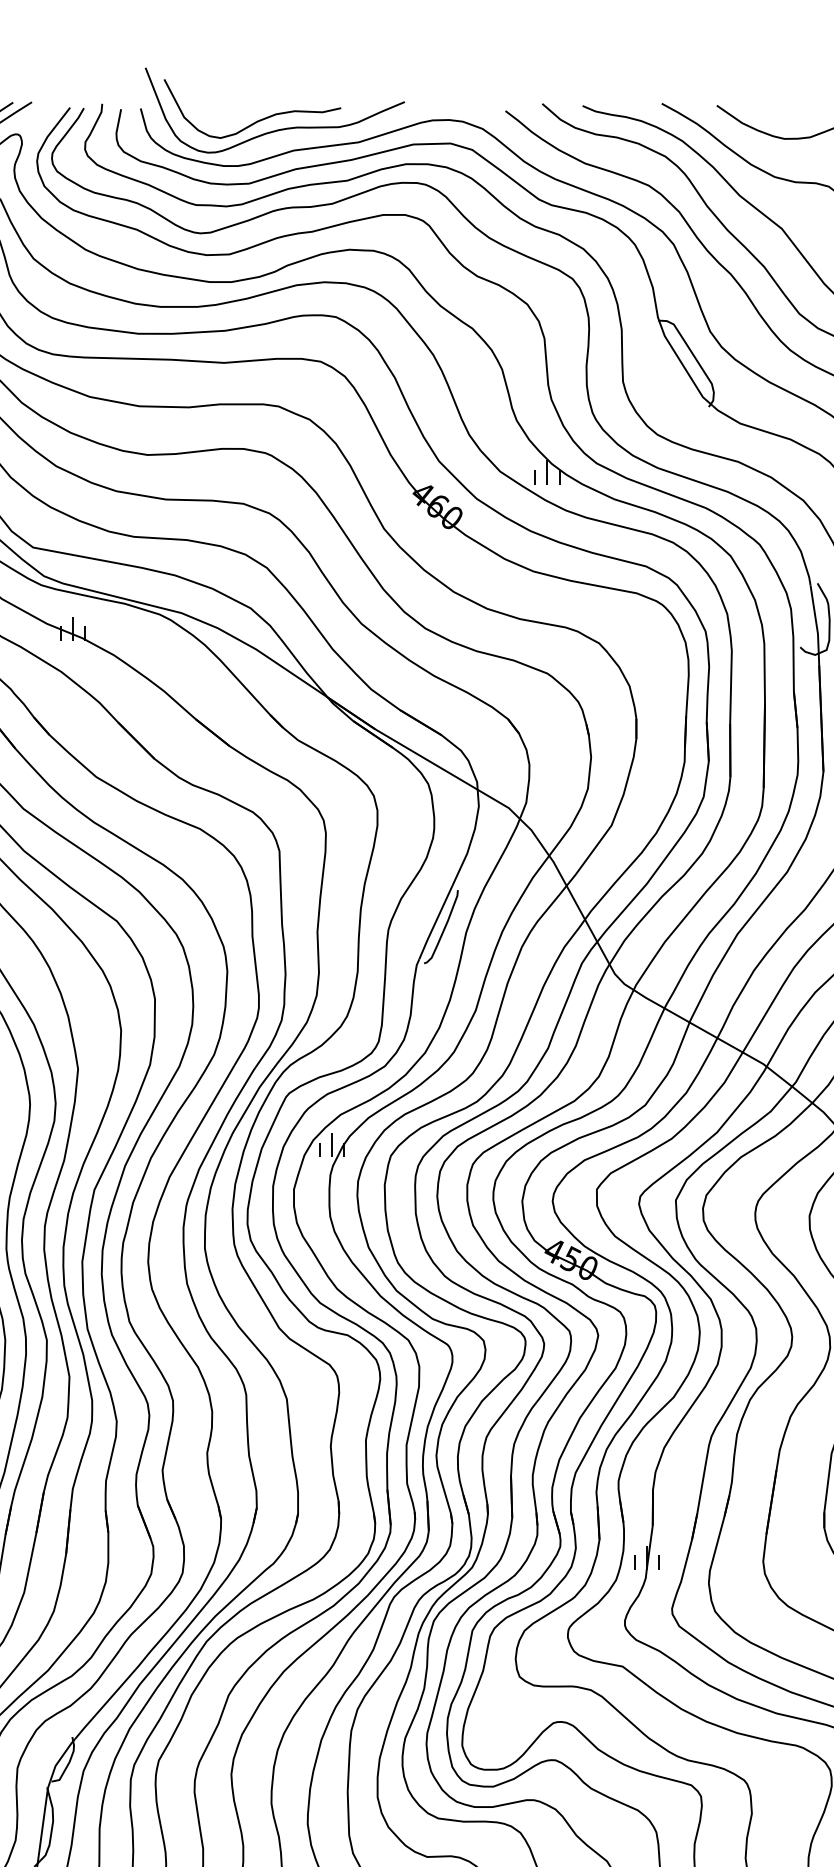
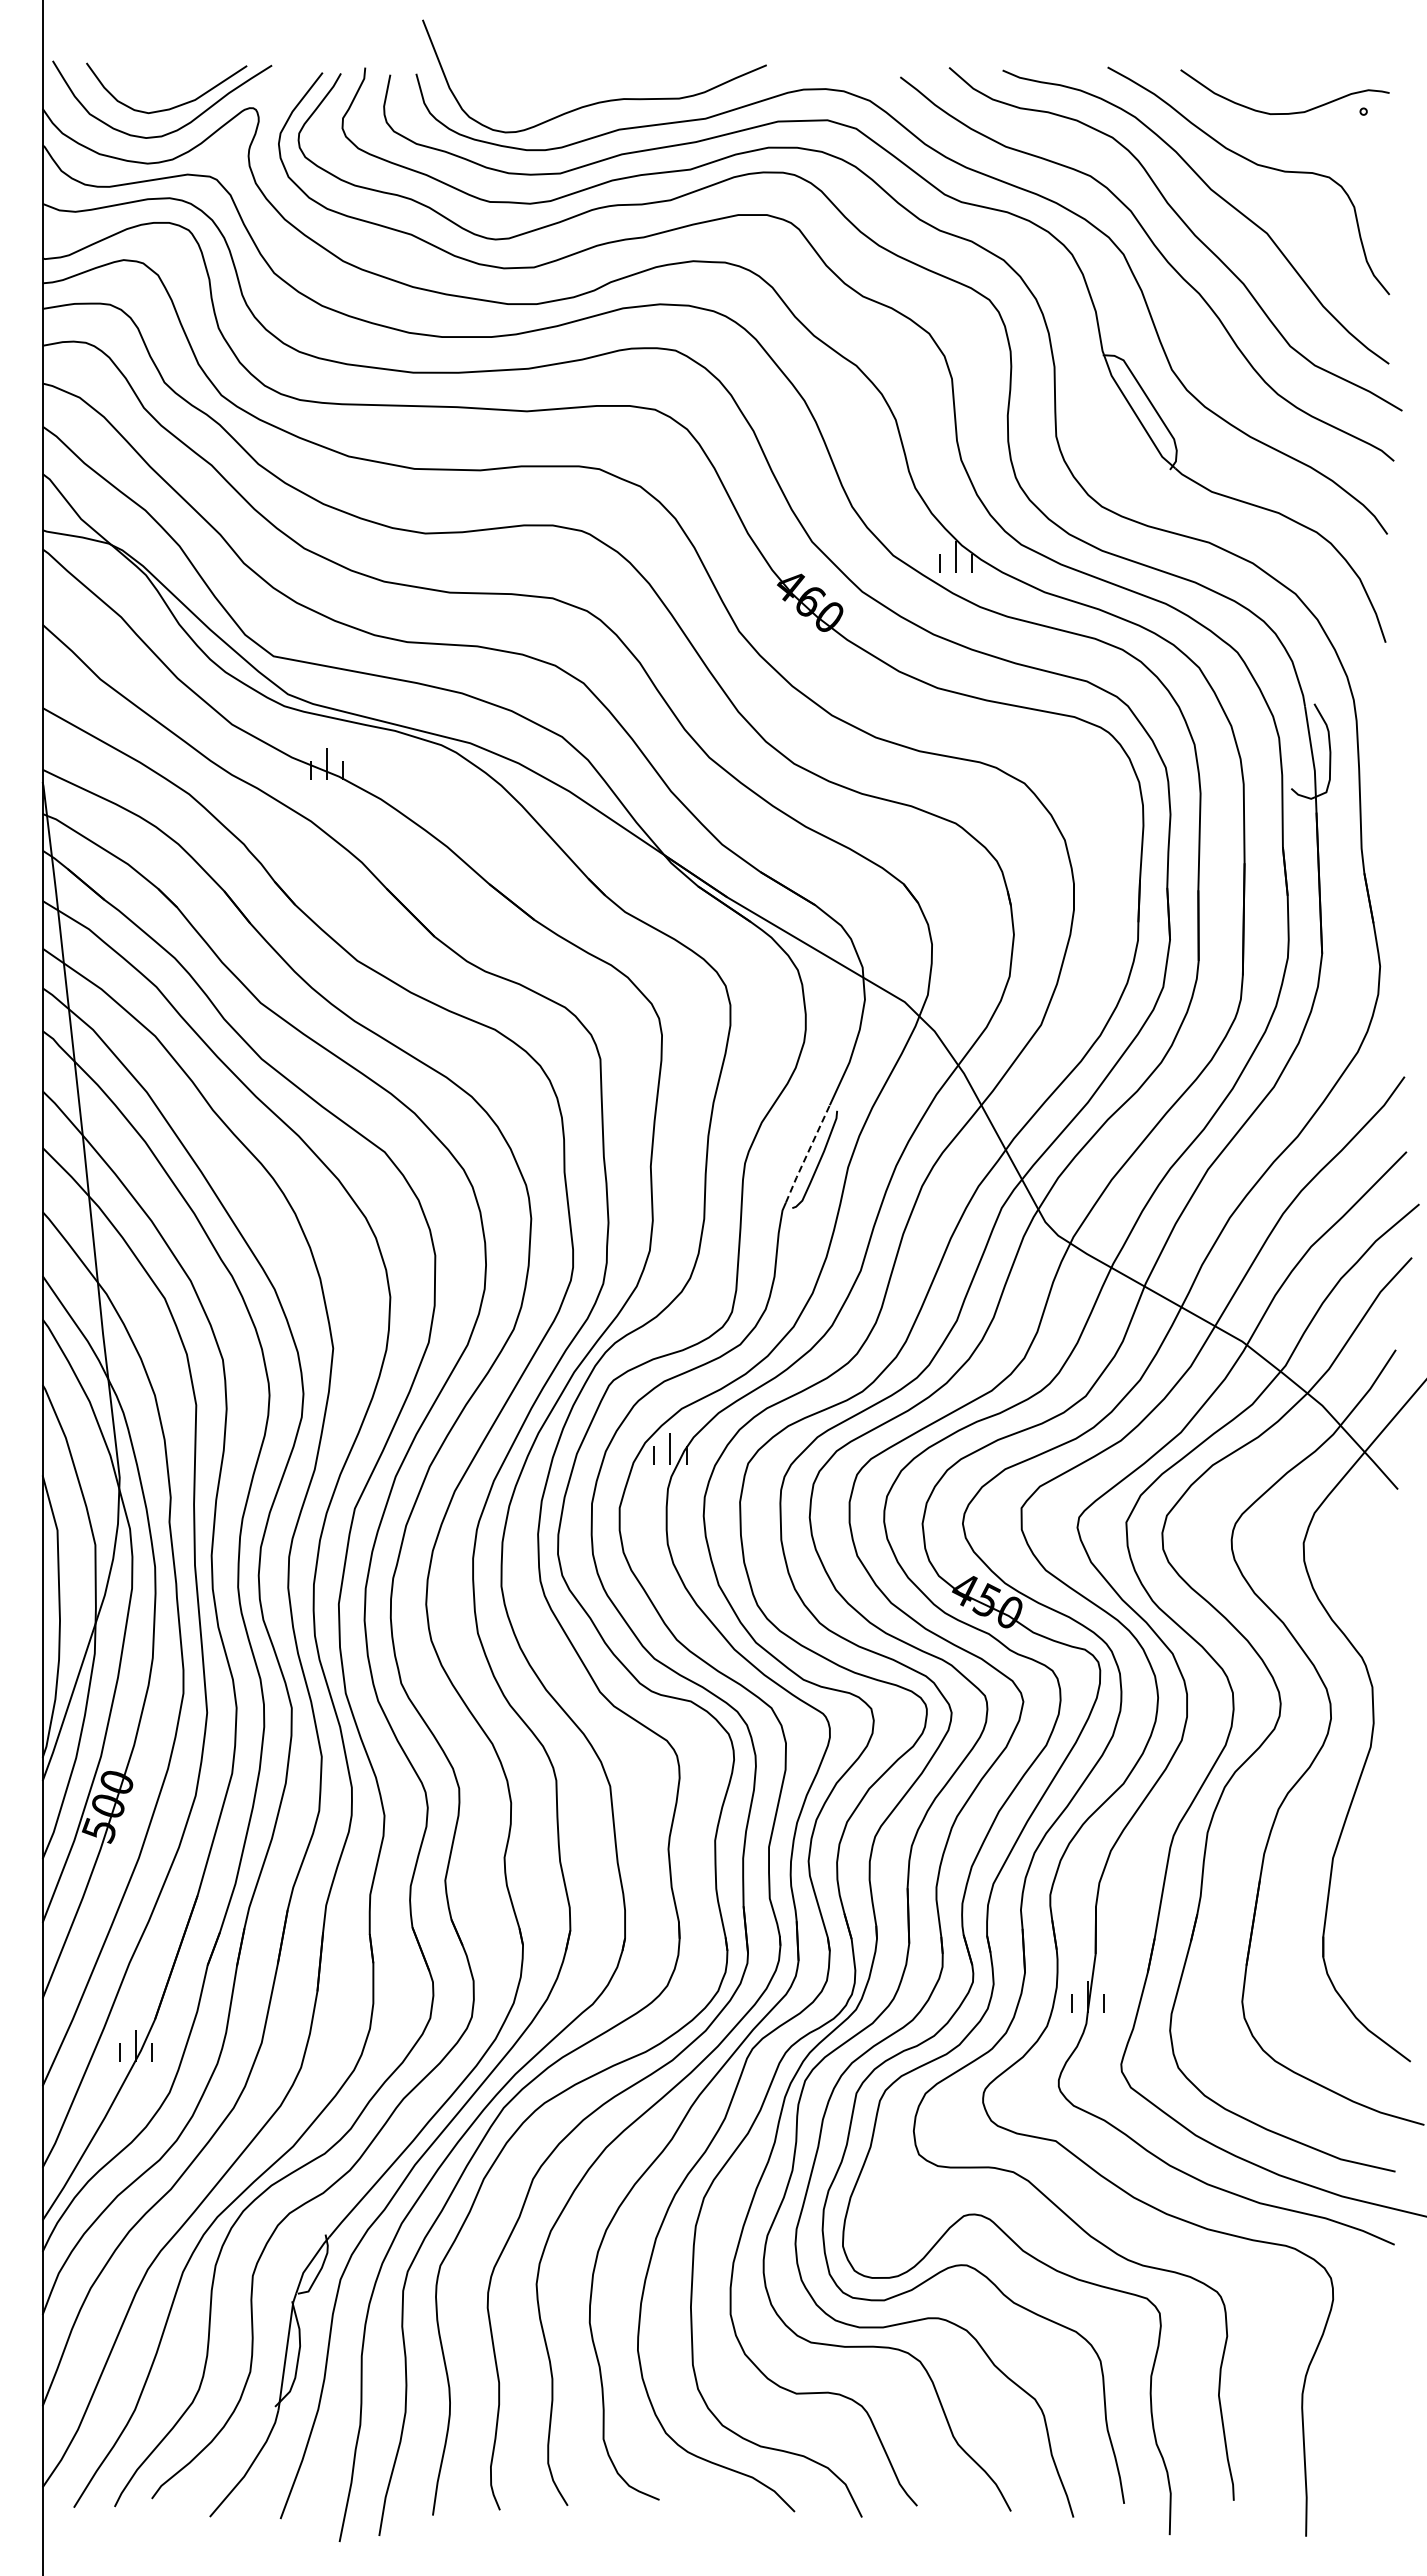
curve: (258, 120) -> (572, 89), removed
line: (435, 923) -> (807, 1154), solid -> dashed

